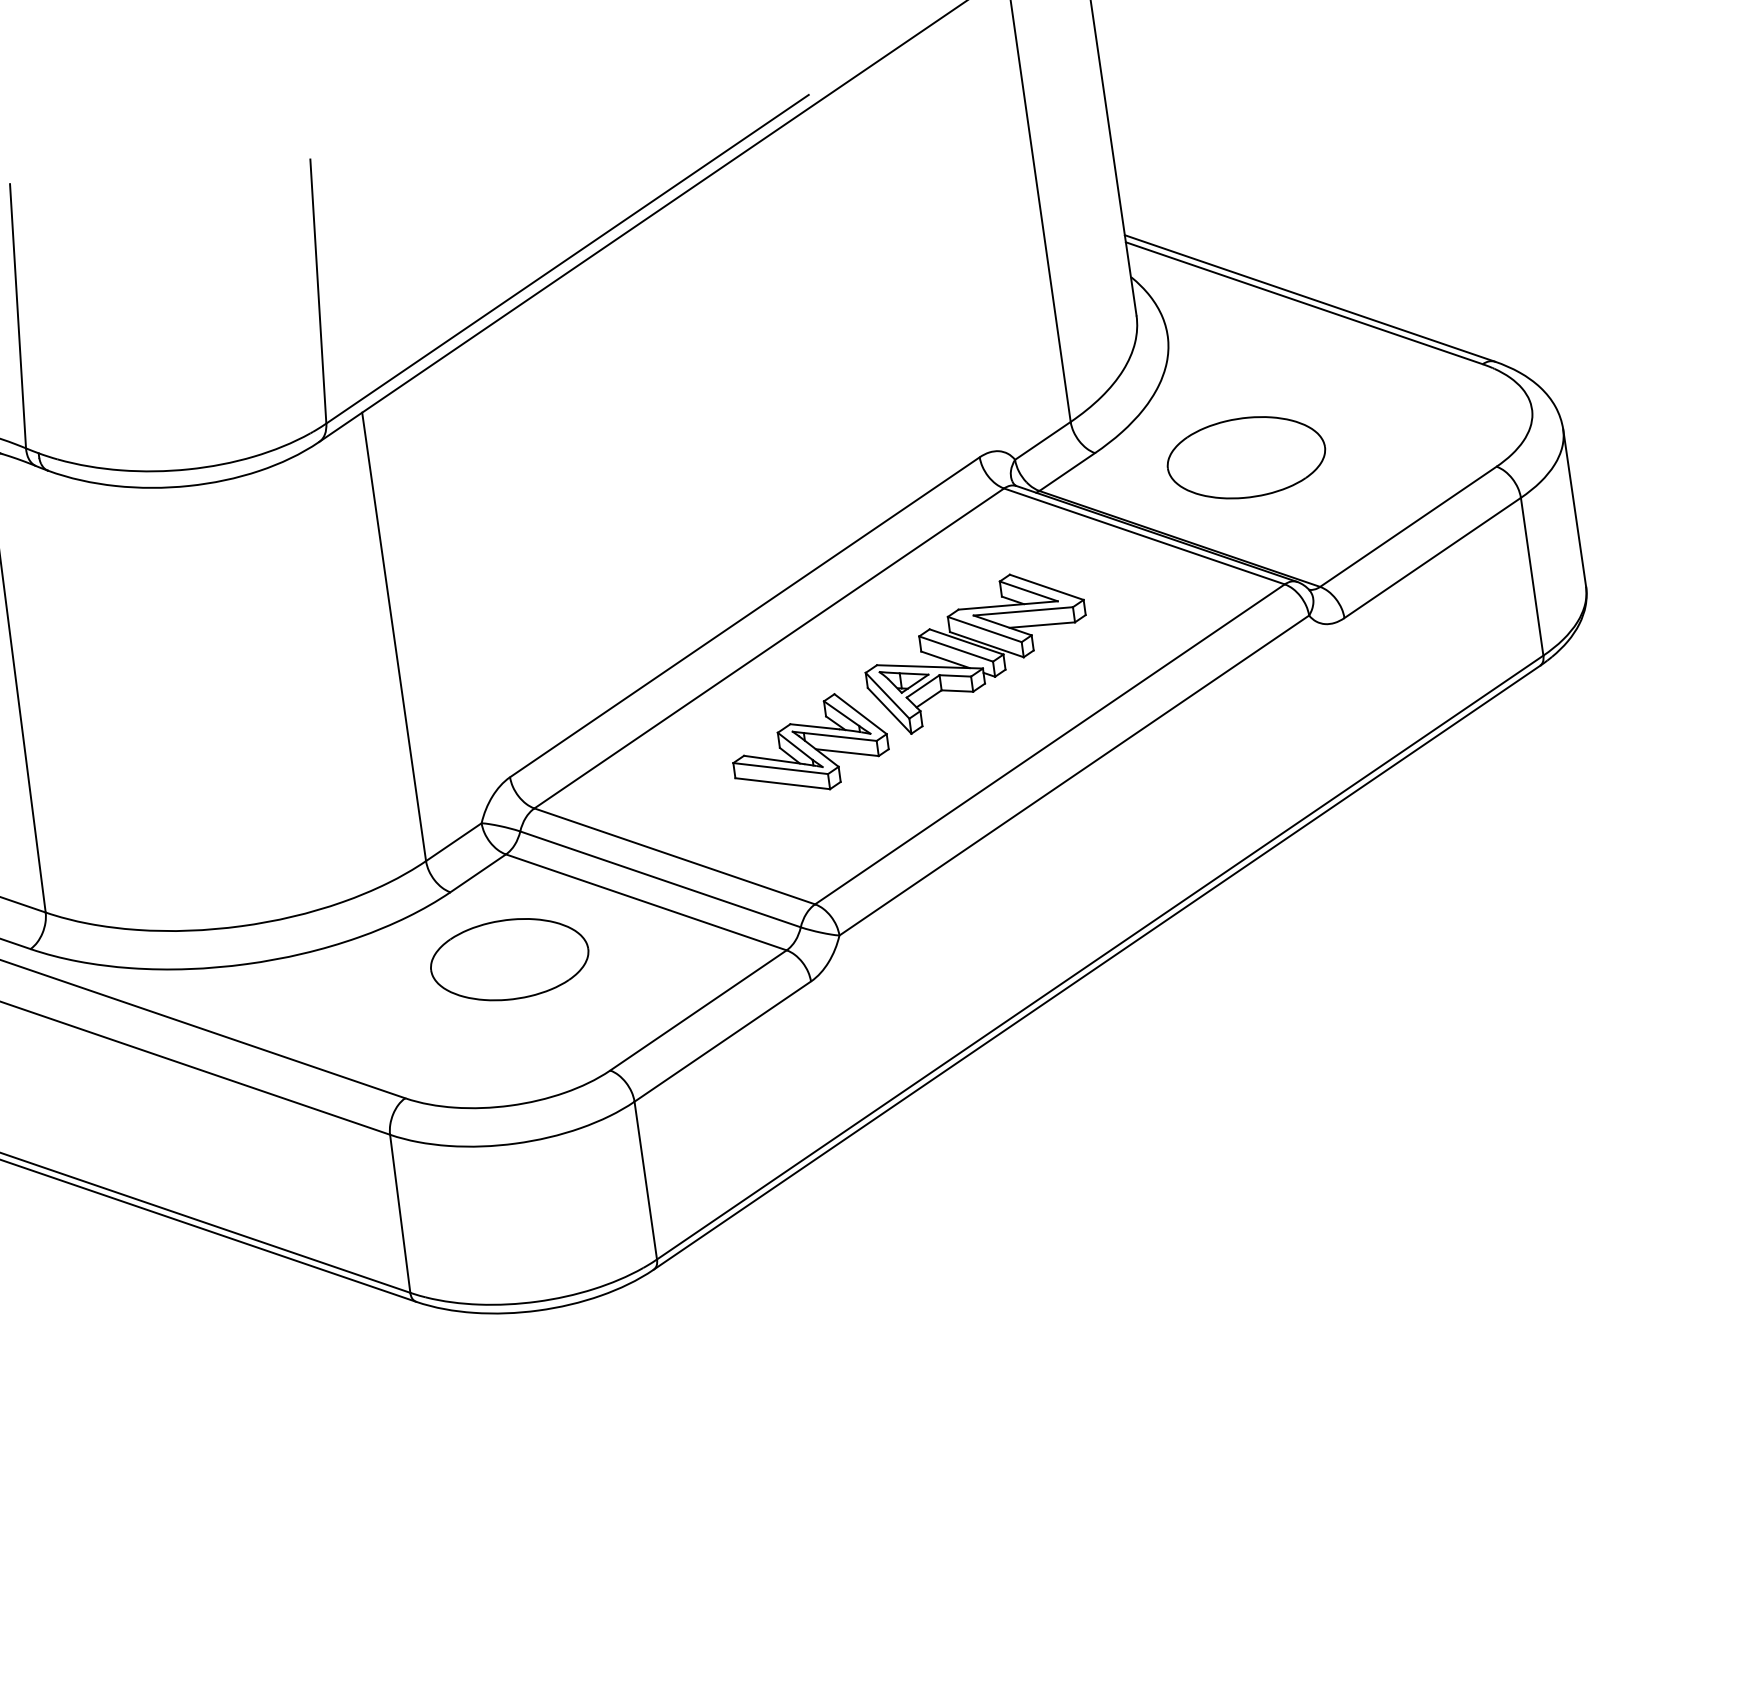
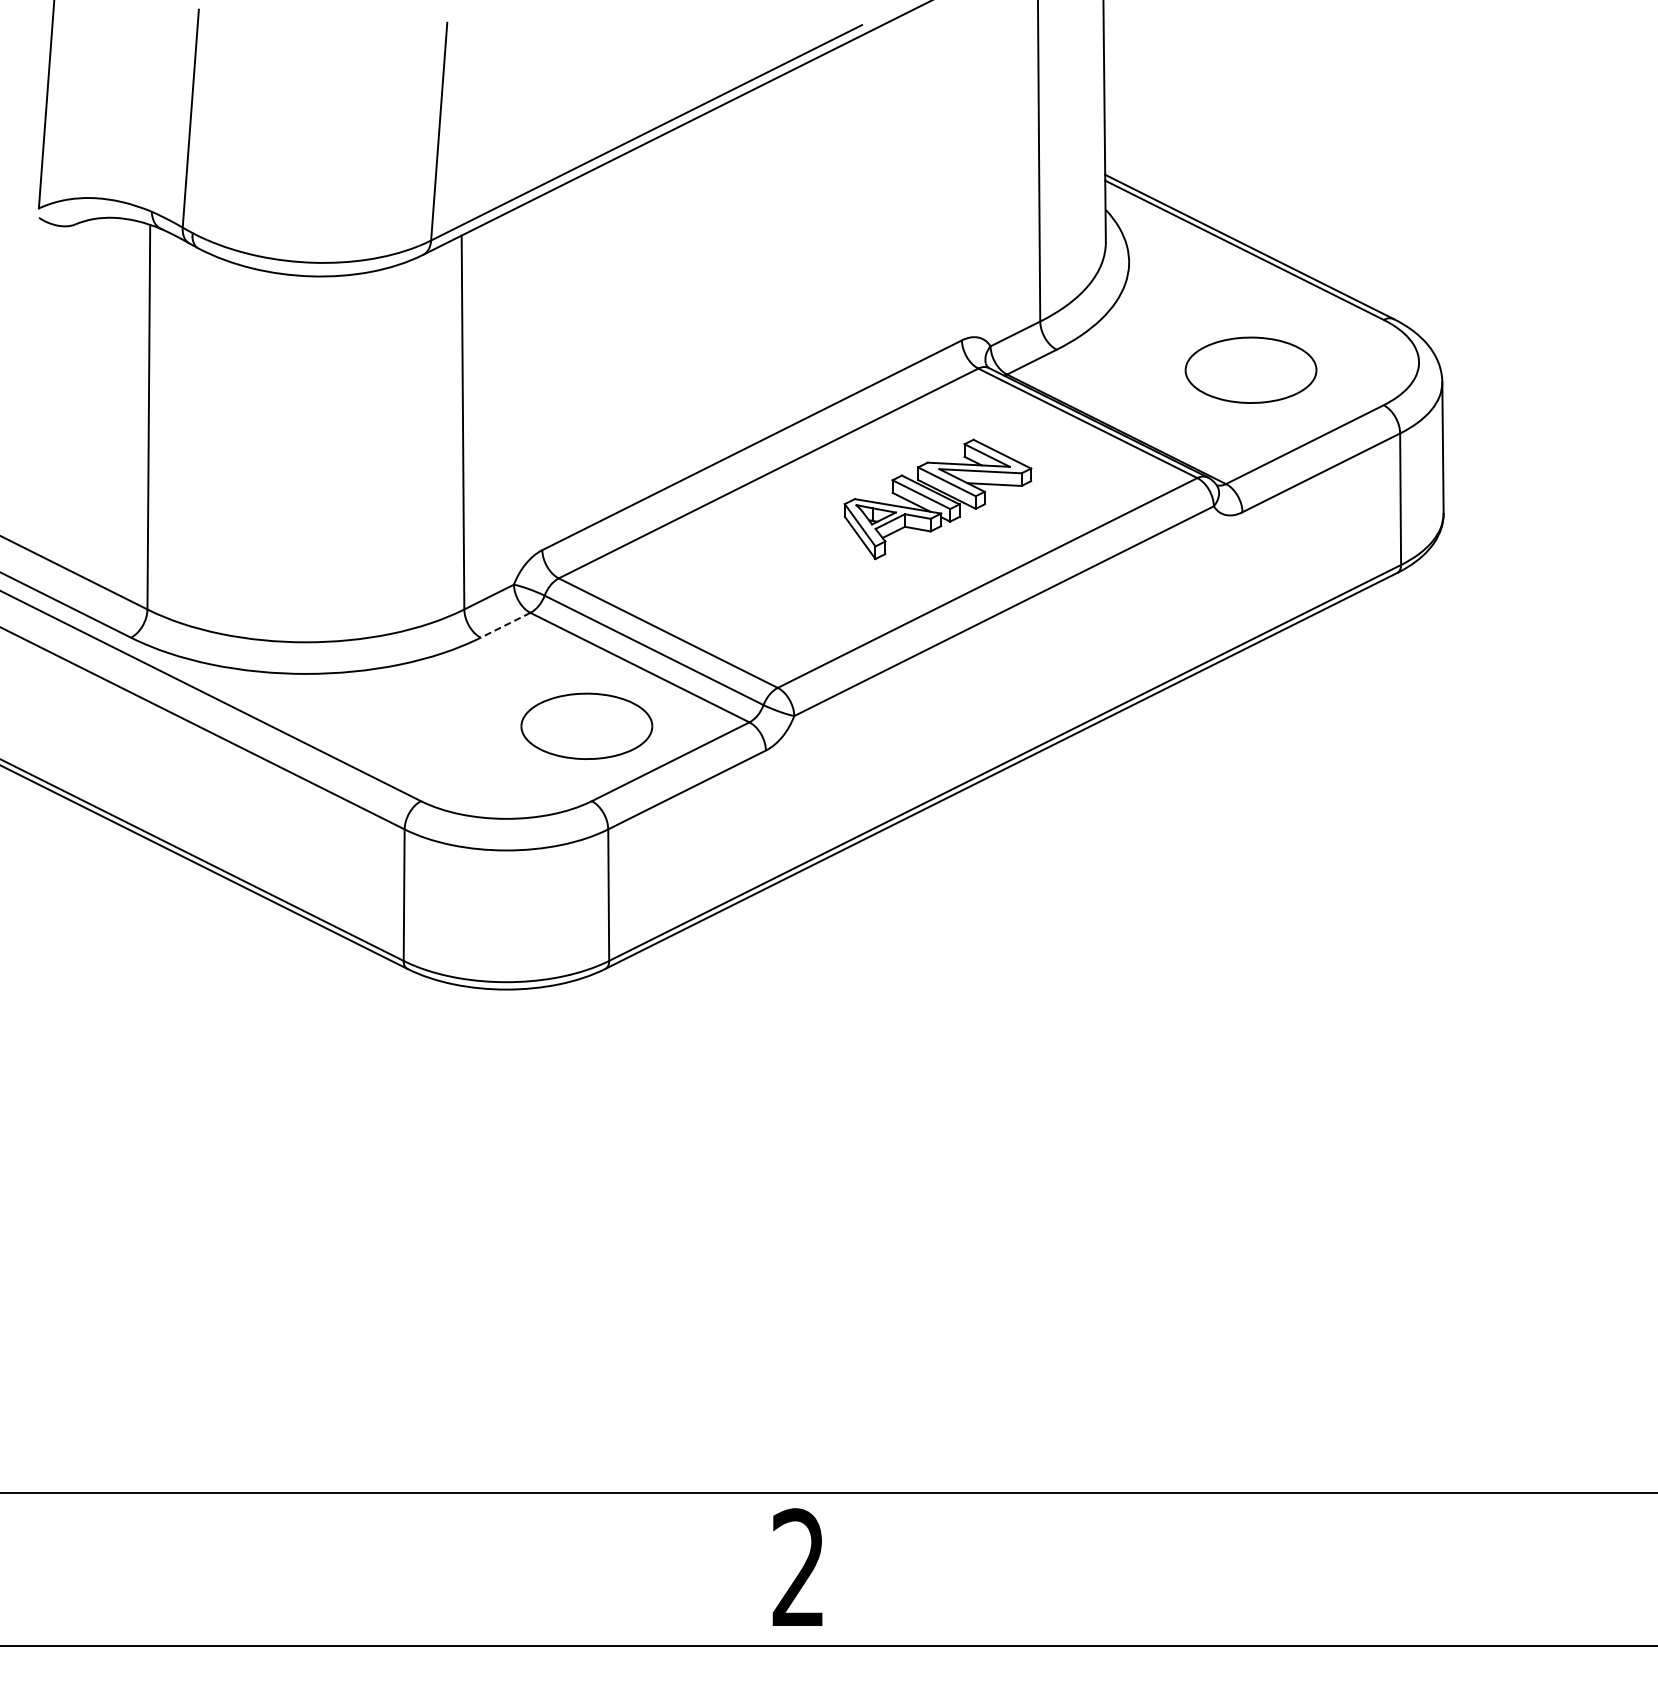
part: (1245, 456) -> (1250, 369), moved
part: (809, 744) -> (790, 556), removed
line: (478, 873) -> (505, 625), solid -> dashed
part: (509, 958) -> (586, 725), moved

